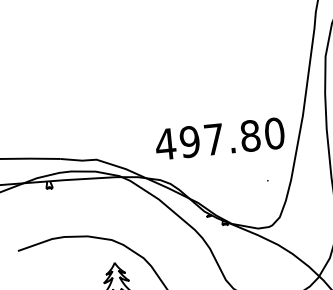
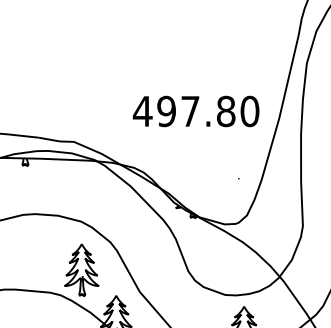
text: (219, 139) -> (195, 111), moved

